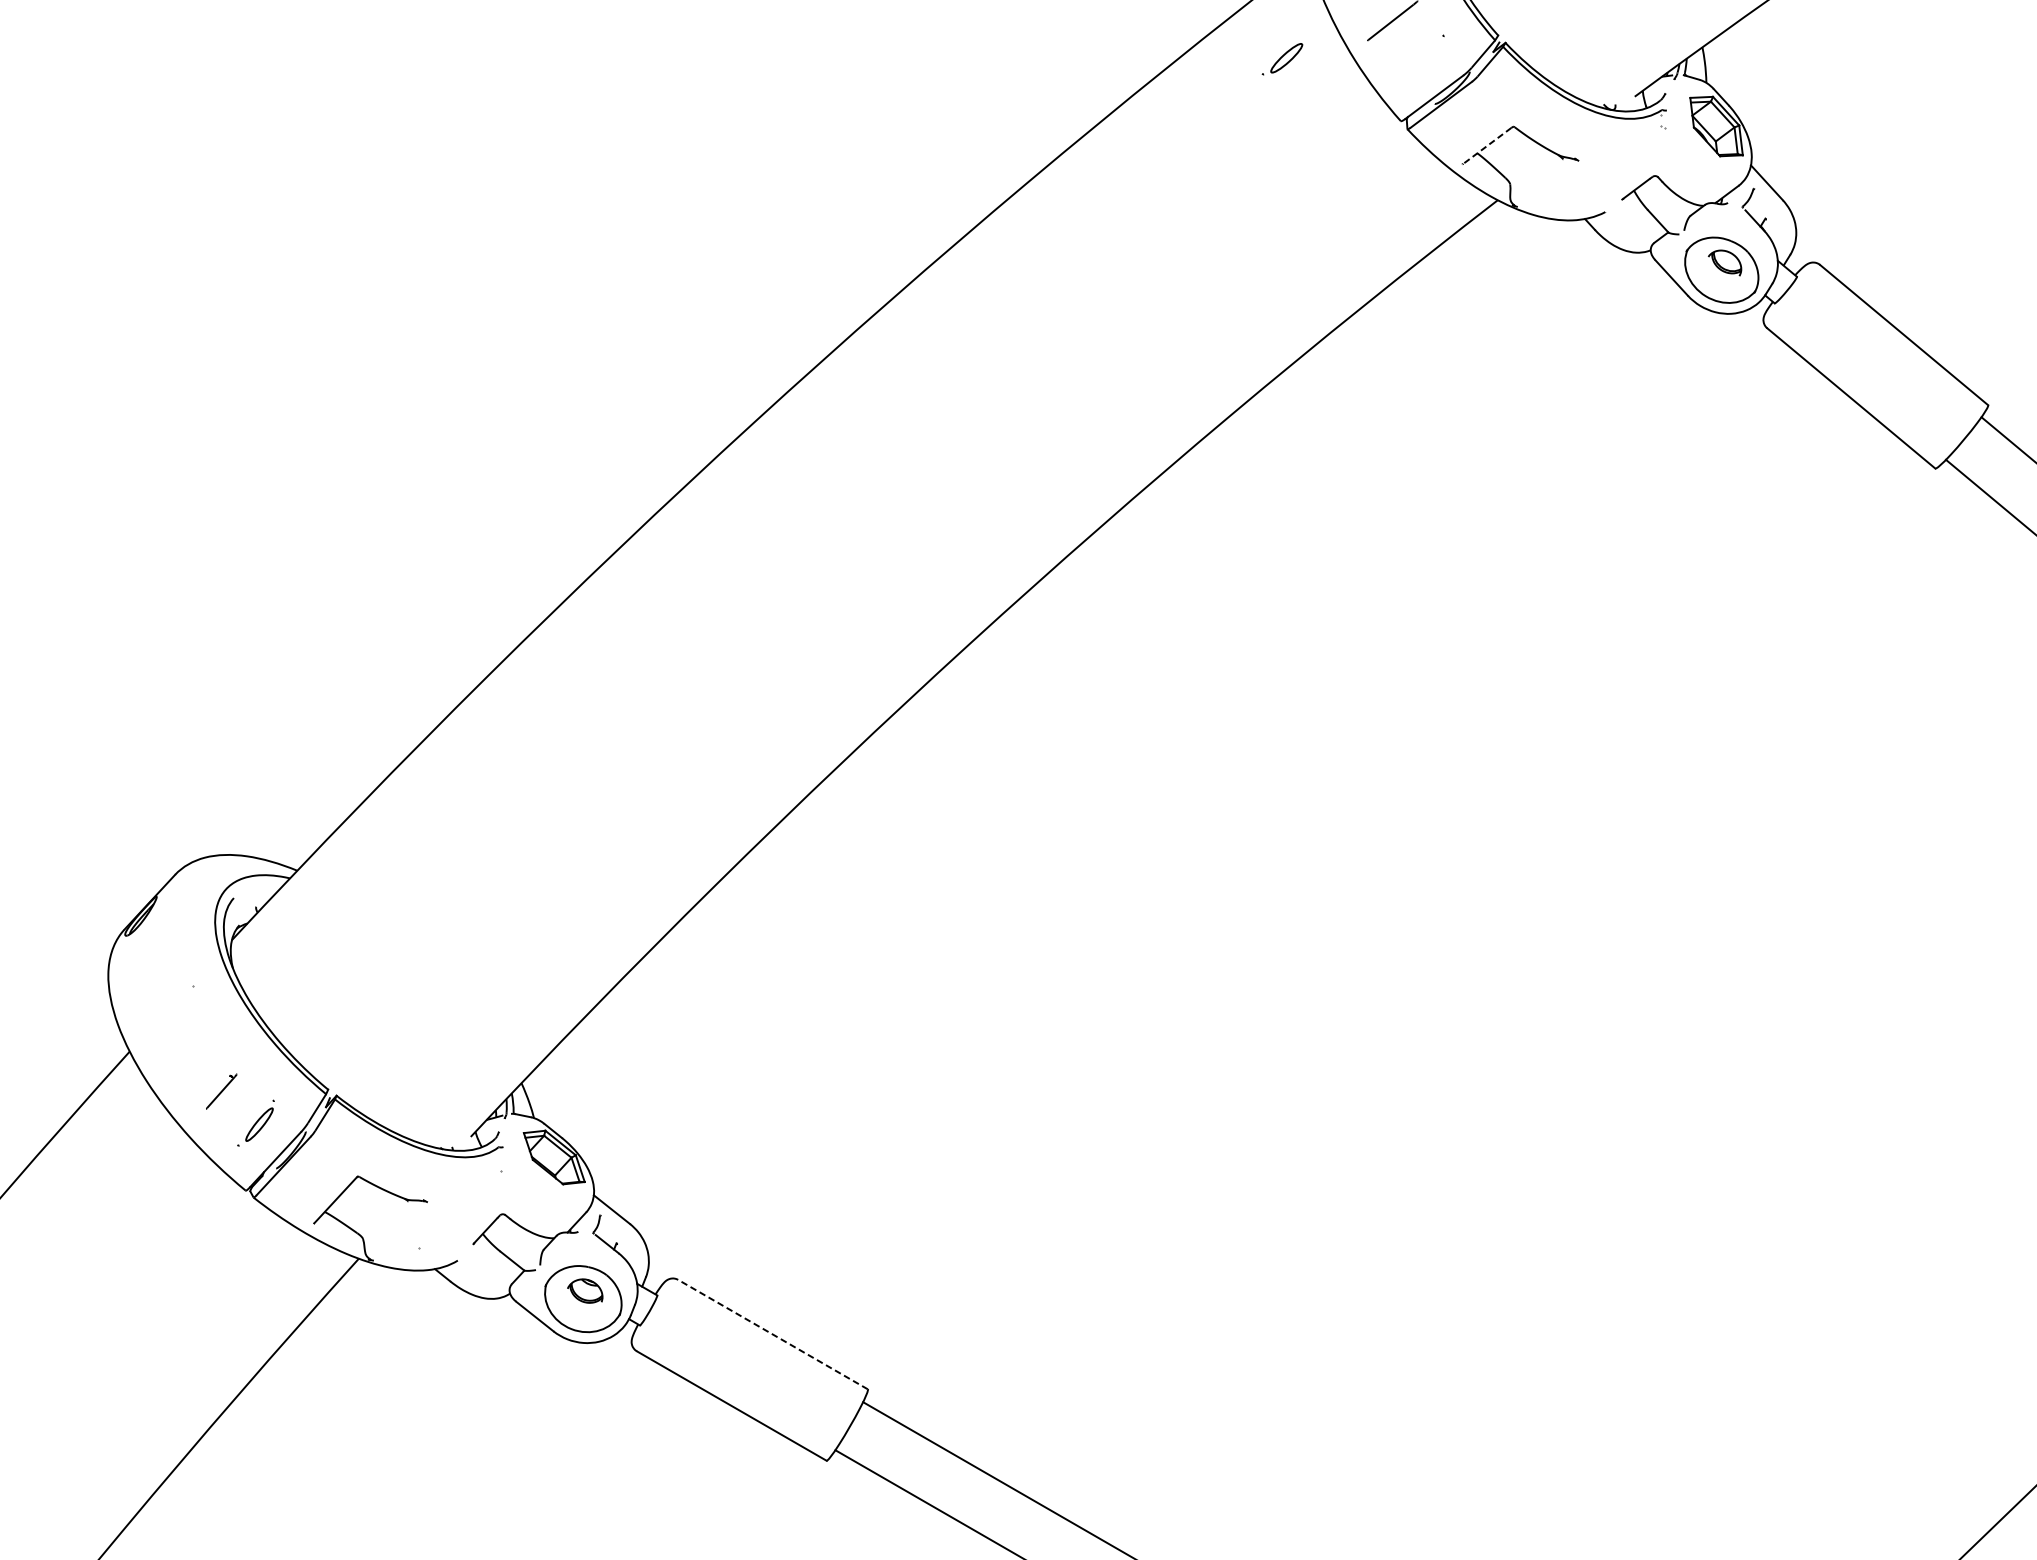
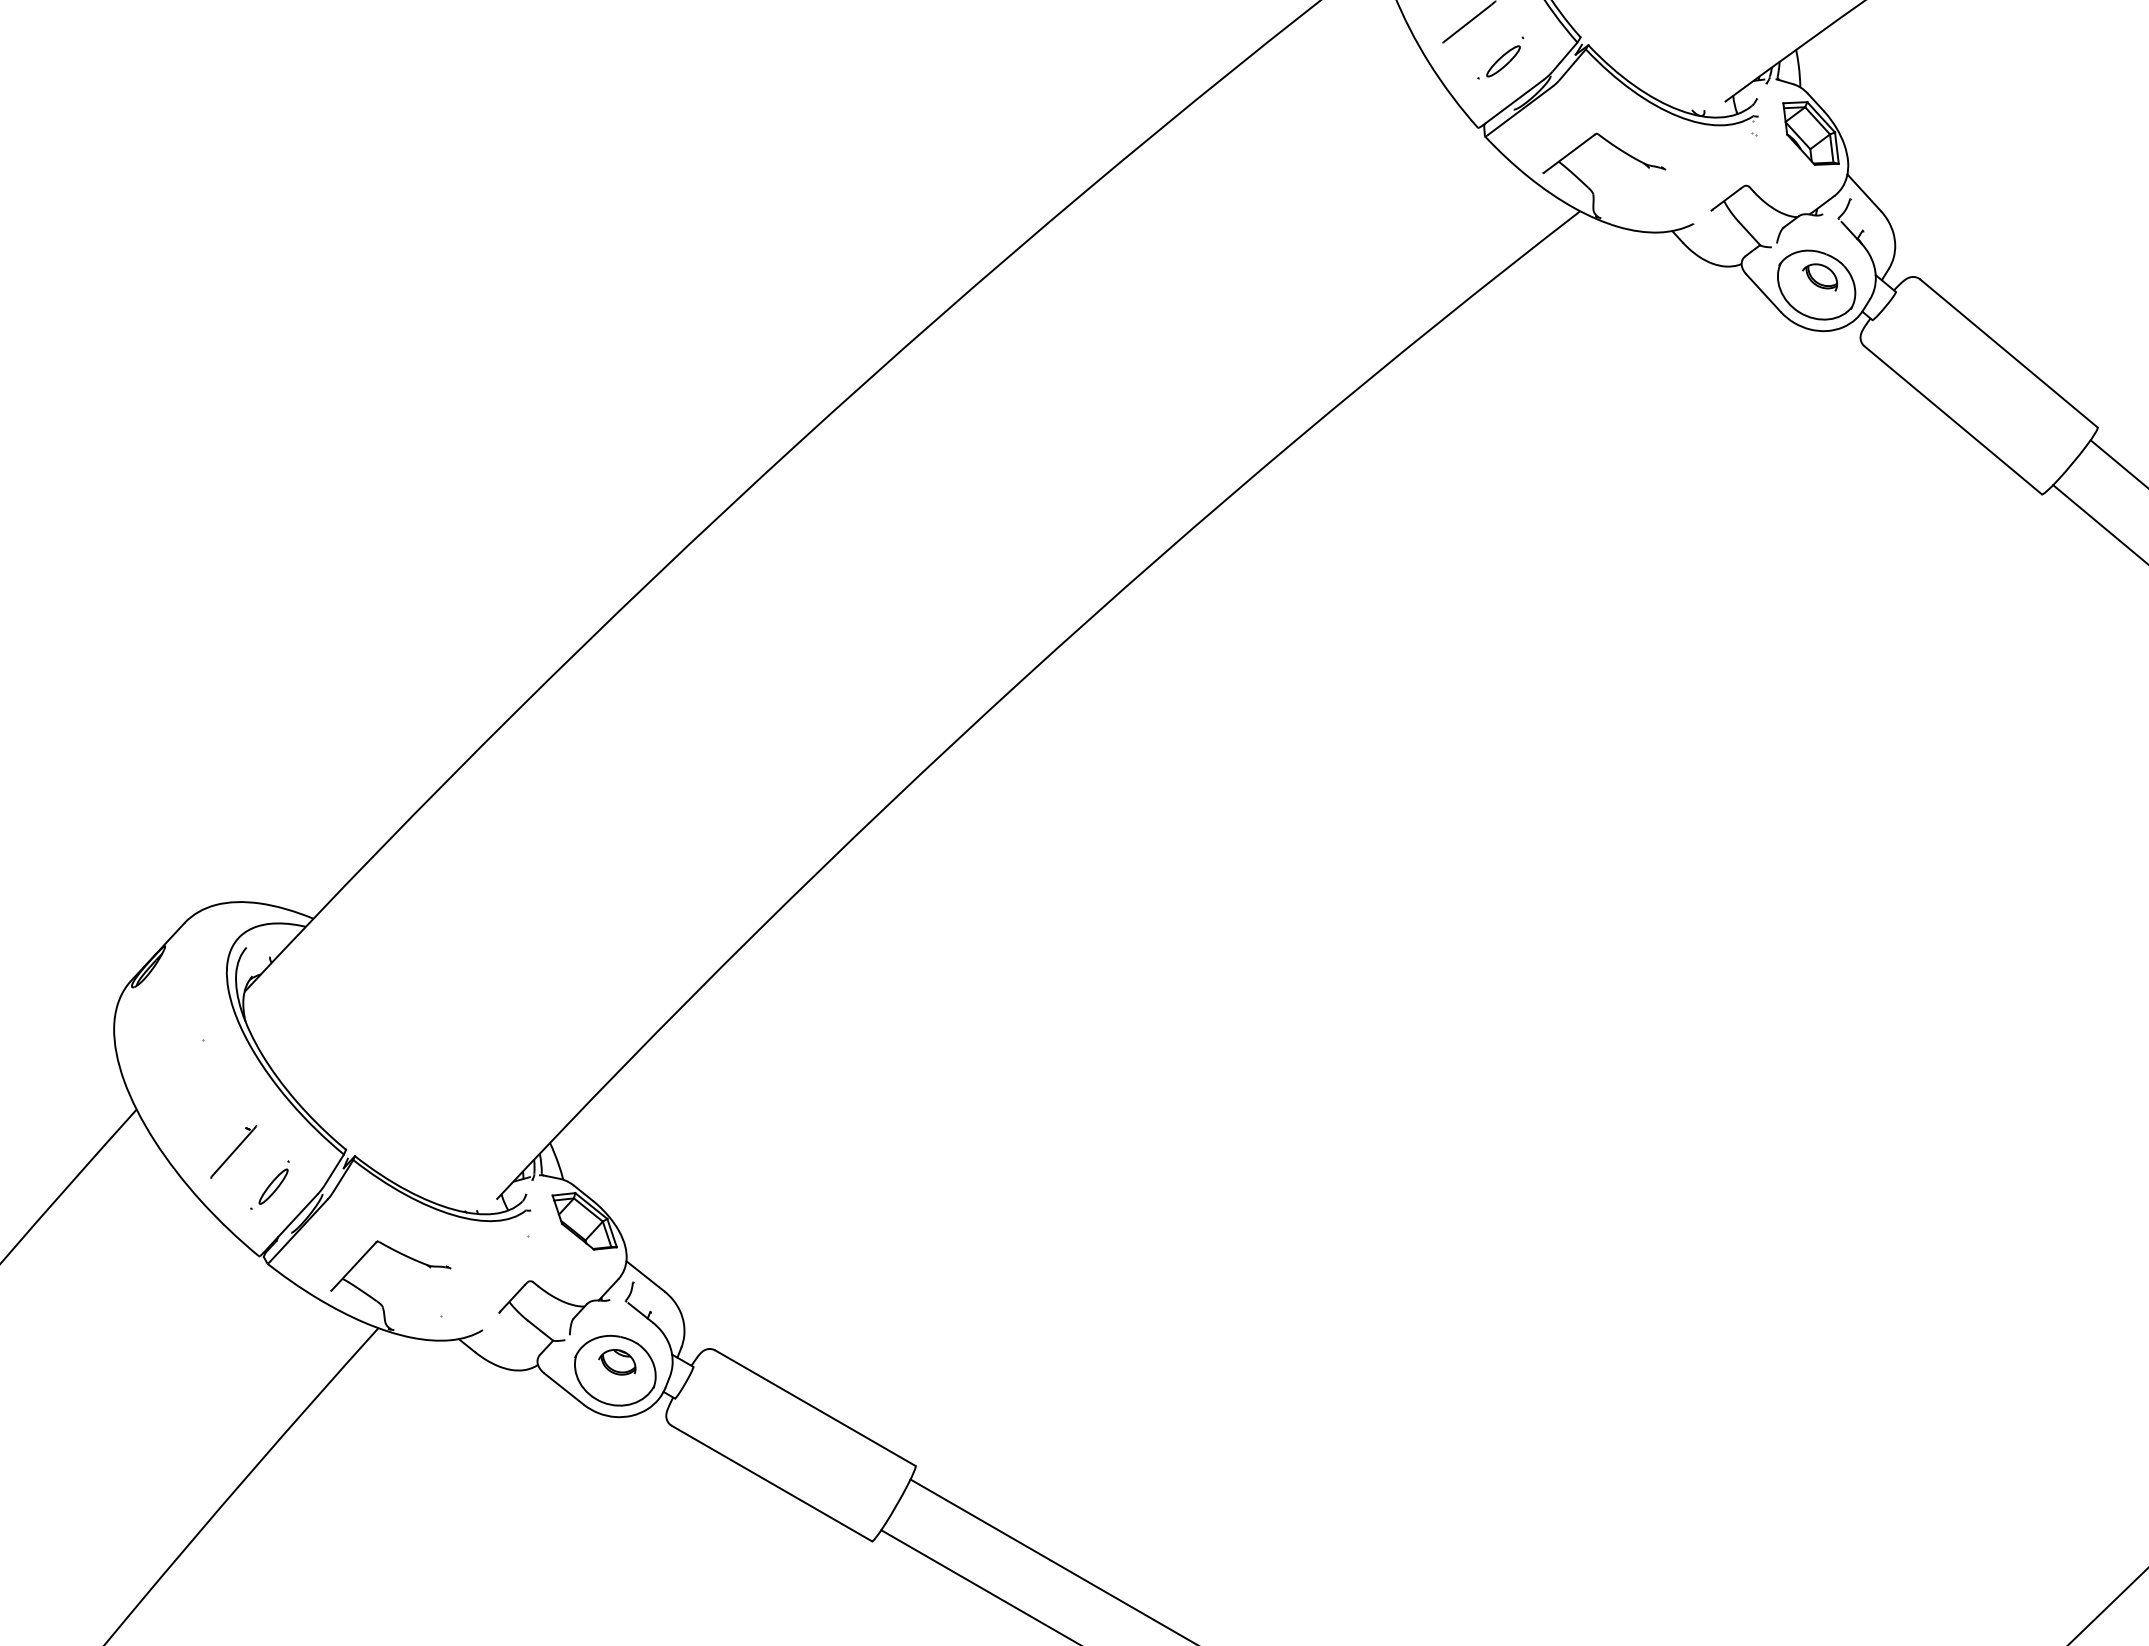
part: (1281, 59) -> (1498, 62), moved
line: (1487, 145) -> (1569, 153), dashed -> solid
part: (221, 1091) -> (233, 1151), size x1.43
line: (773, 1334) -> (815, 1408), dashed -> solid

